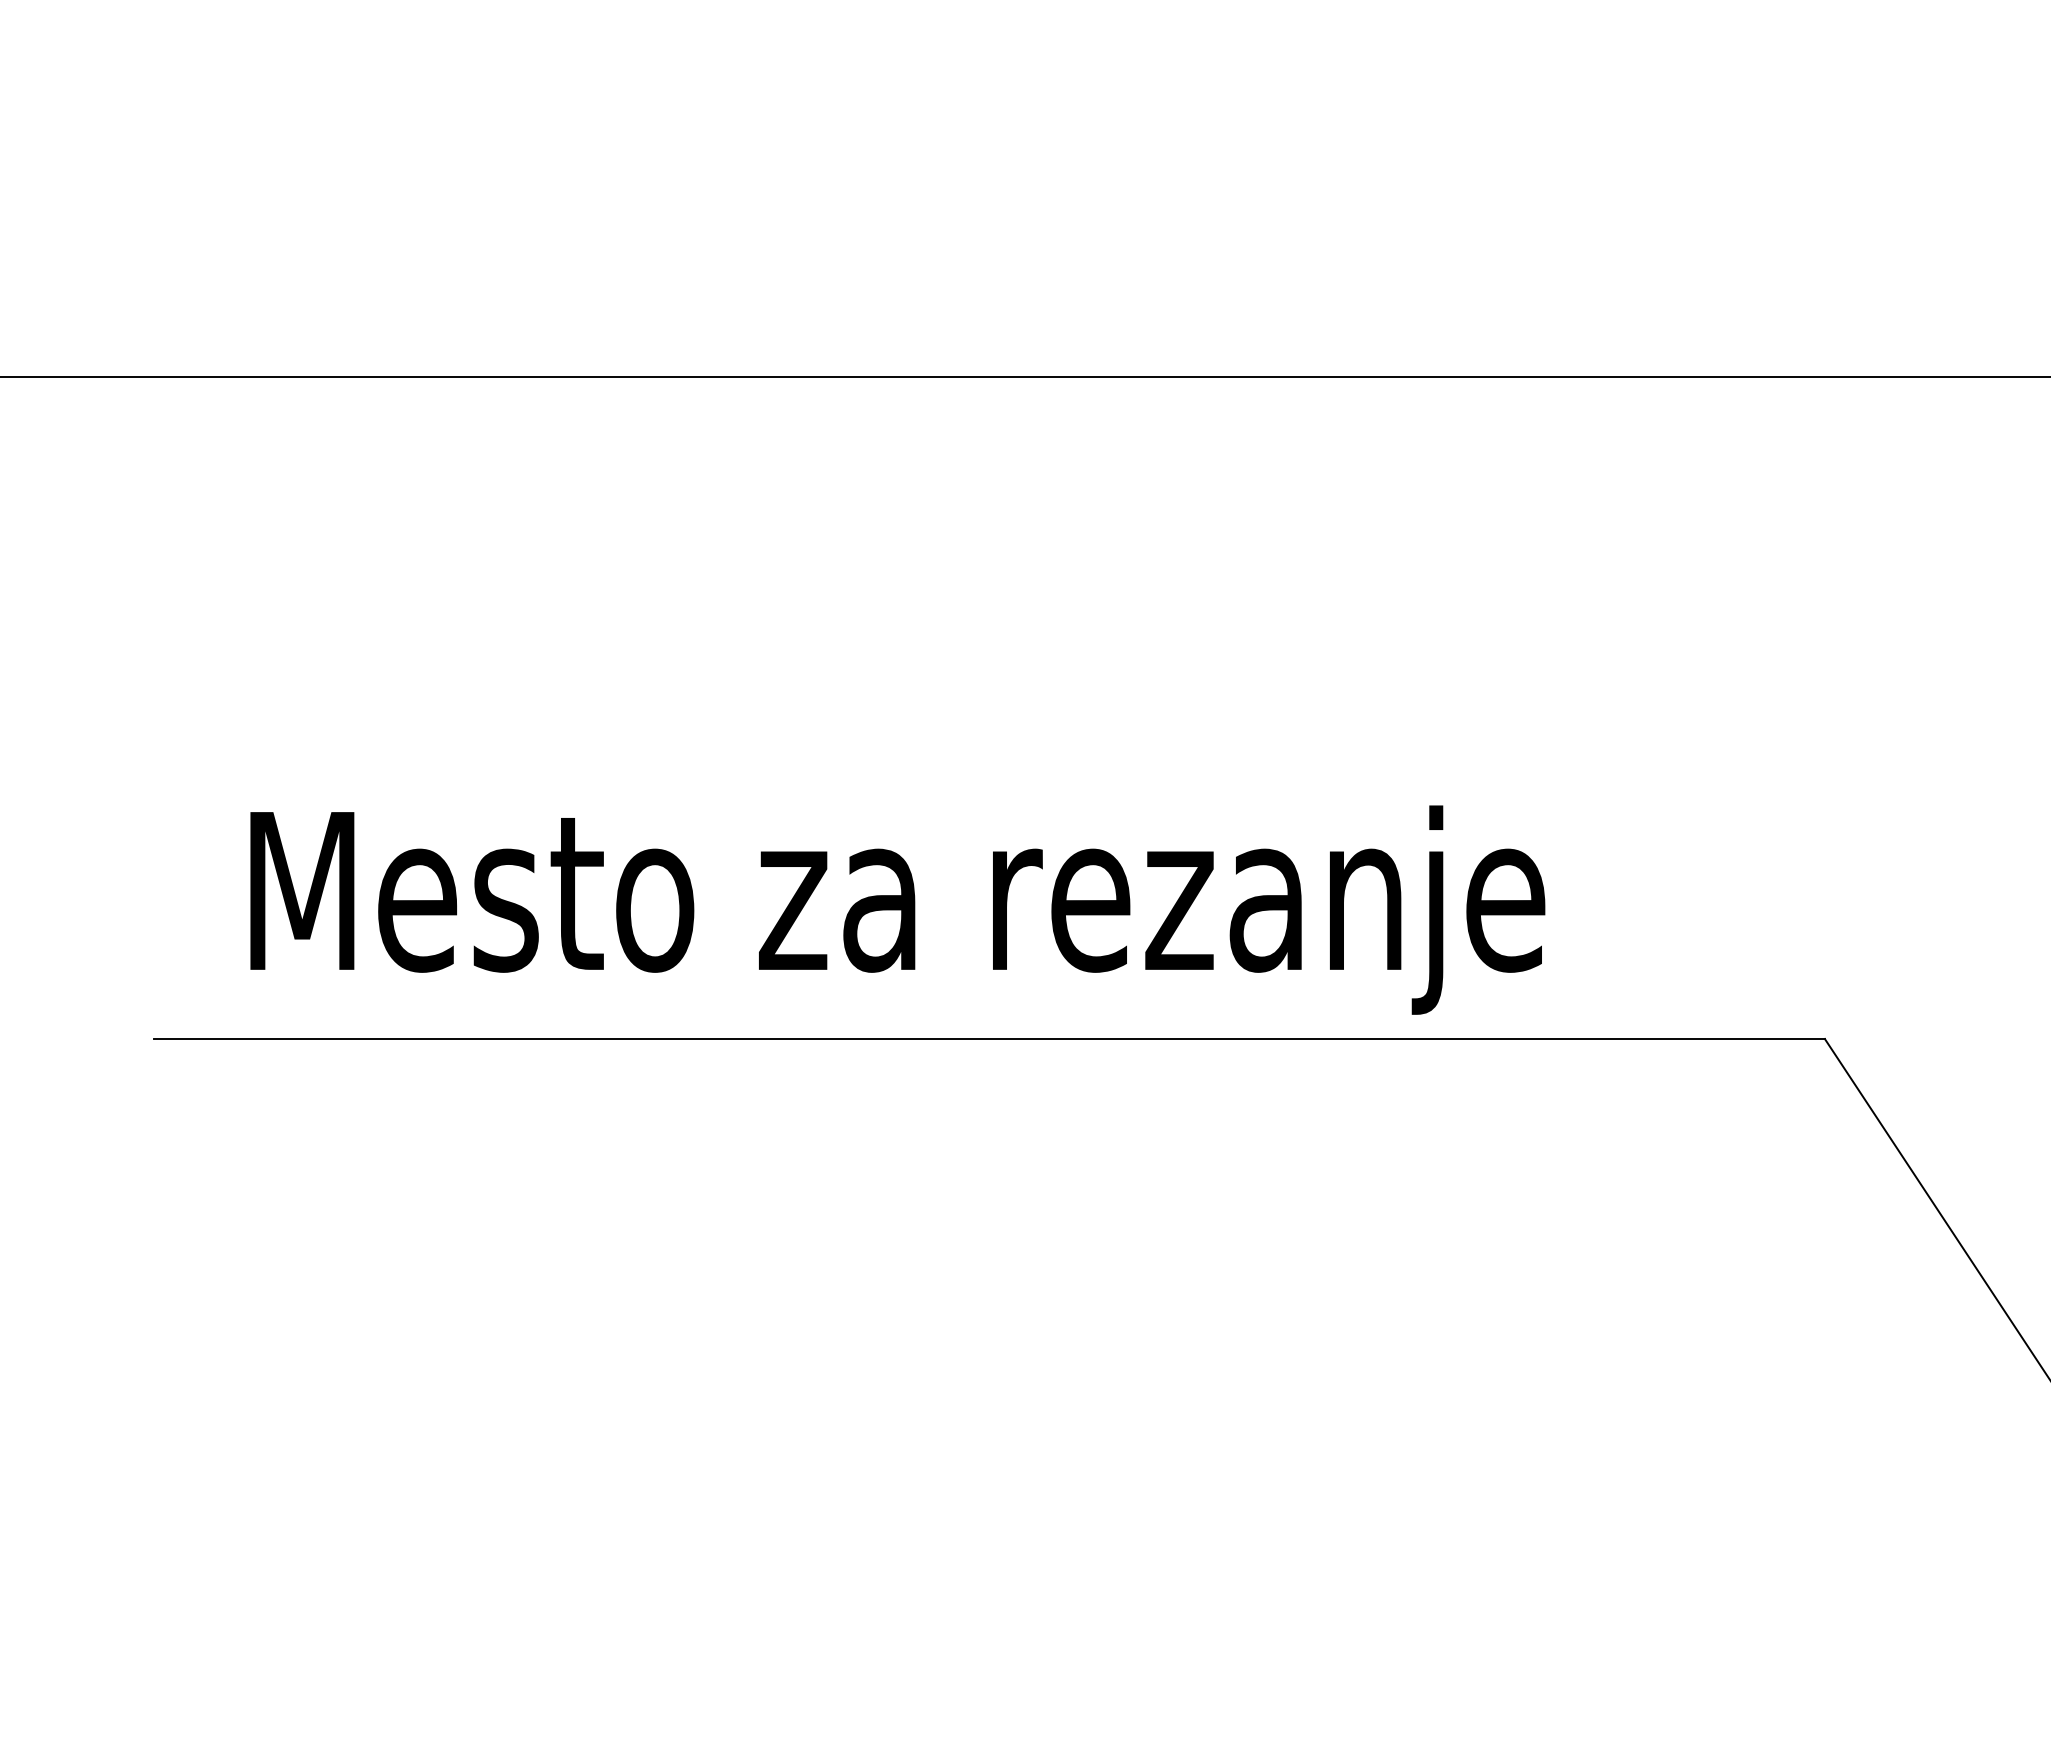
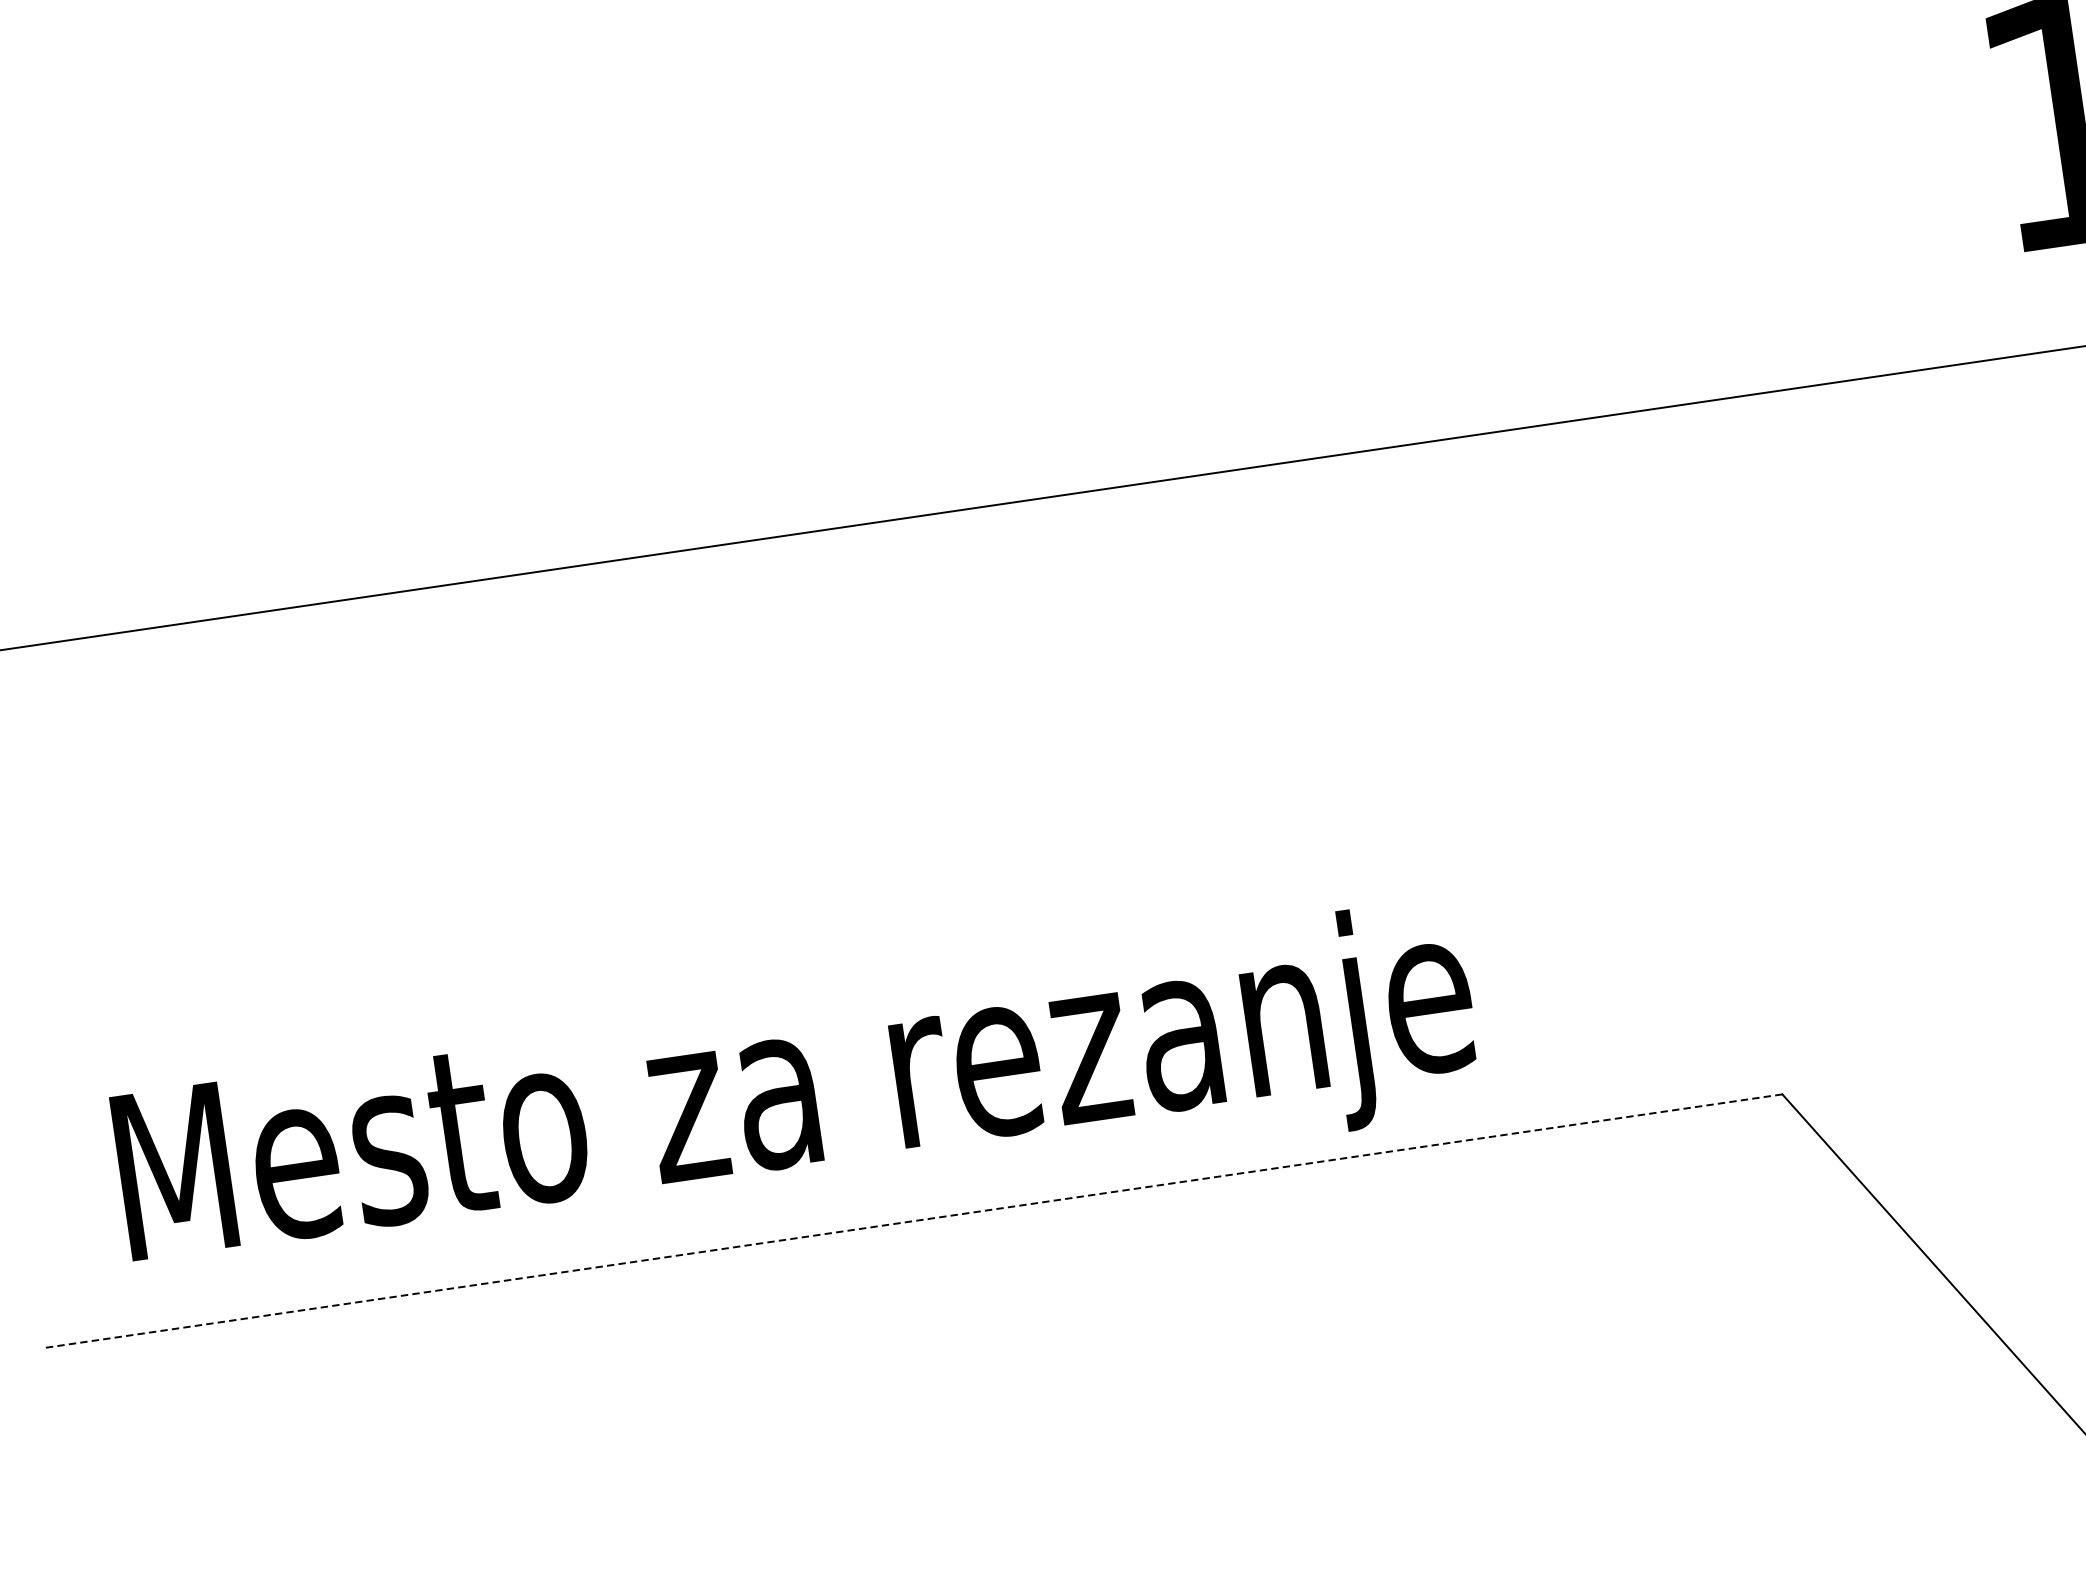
line: (989, 1039) -> (912, 1221), solid -> dashed

